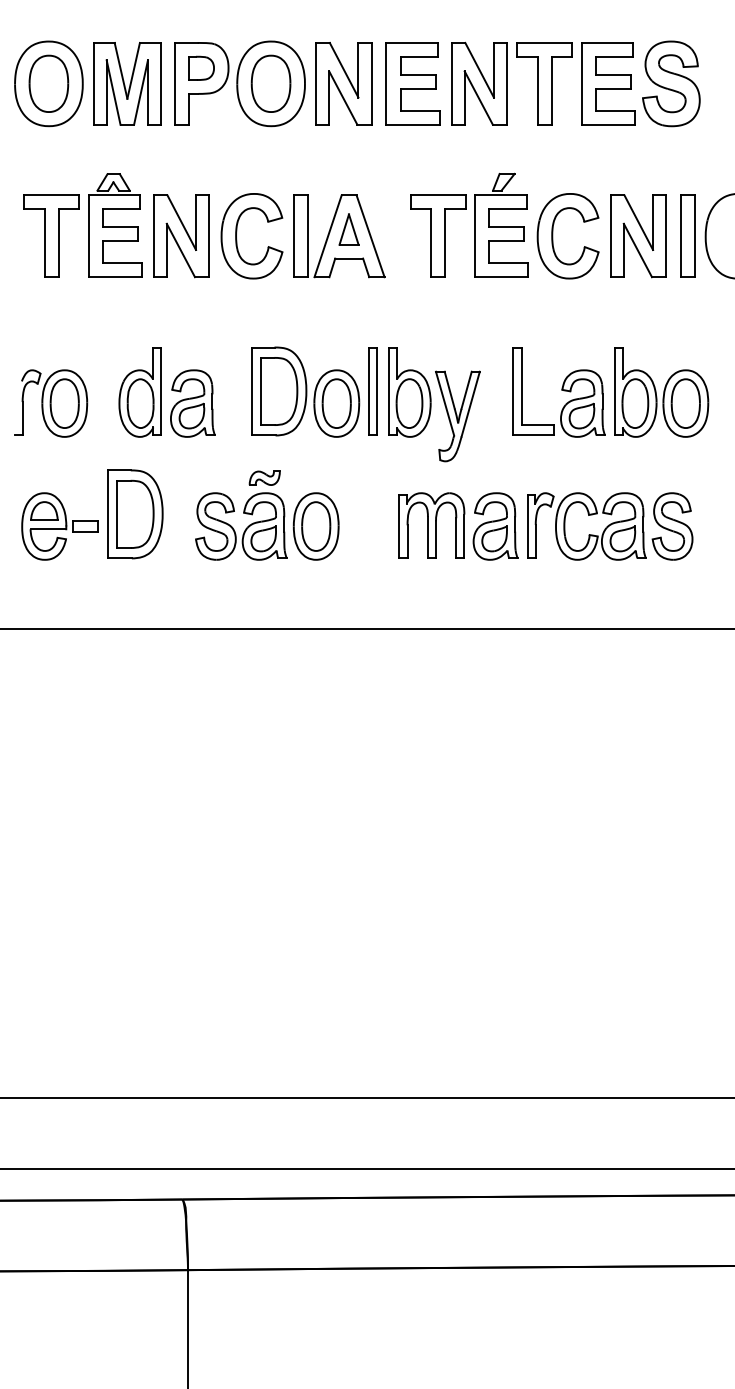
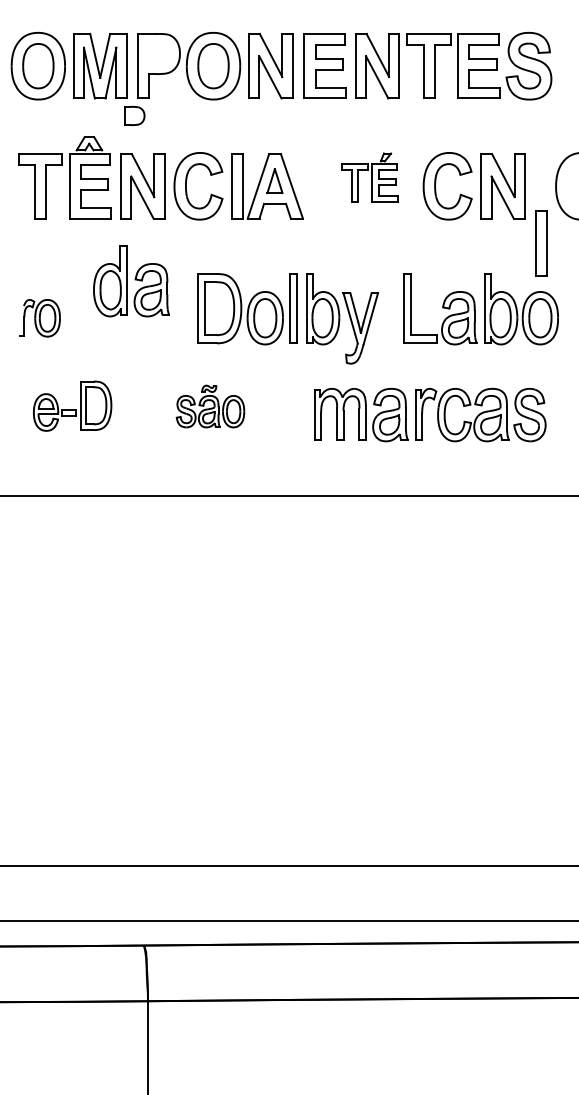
part: (201, 67) -> (134, 115), moved
part: (468, 225) -> (369, 177), size x0.6
part: (687, 236) -> (541, 243), moved
part: (167, 392) -> (131, 281), moved
part: (50, 403) -> (39, 318), size x0.7
part: (92, 515) -> (72, 406), size x0.7
part: (267, 515) -> (210, 406), size x0.6

